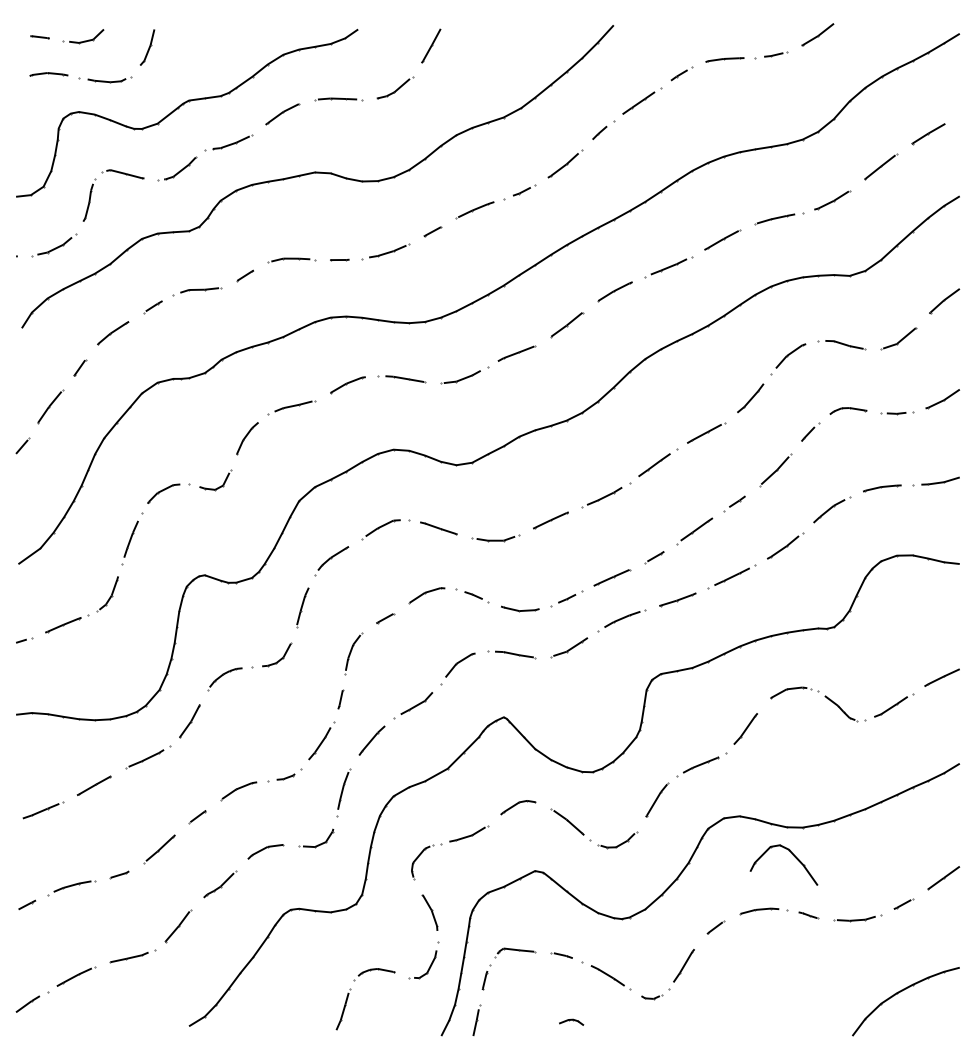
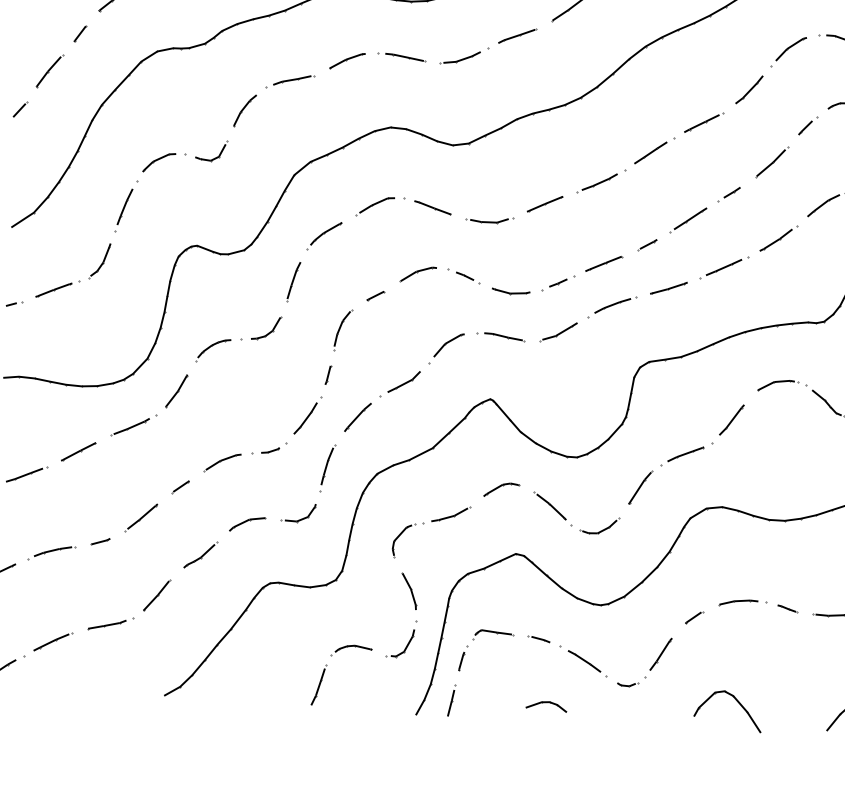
part: (793, 856) -> (737, 703), moved
part: (571, 1022) -> (546, 706), size x1.67

